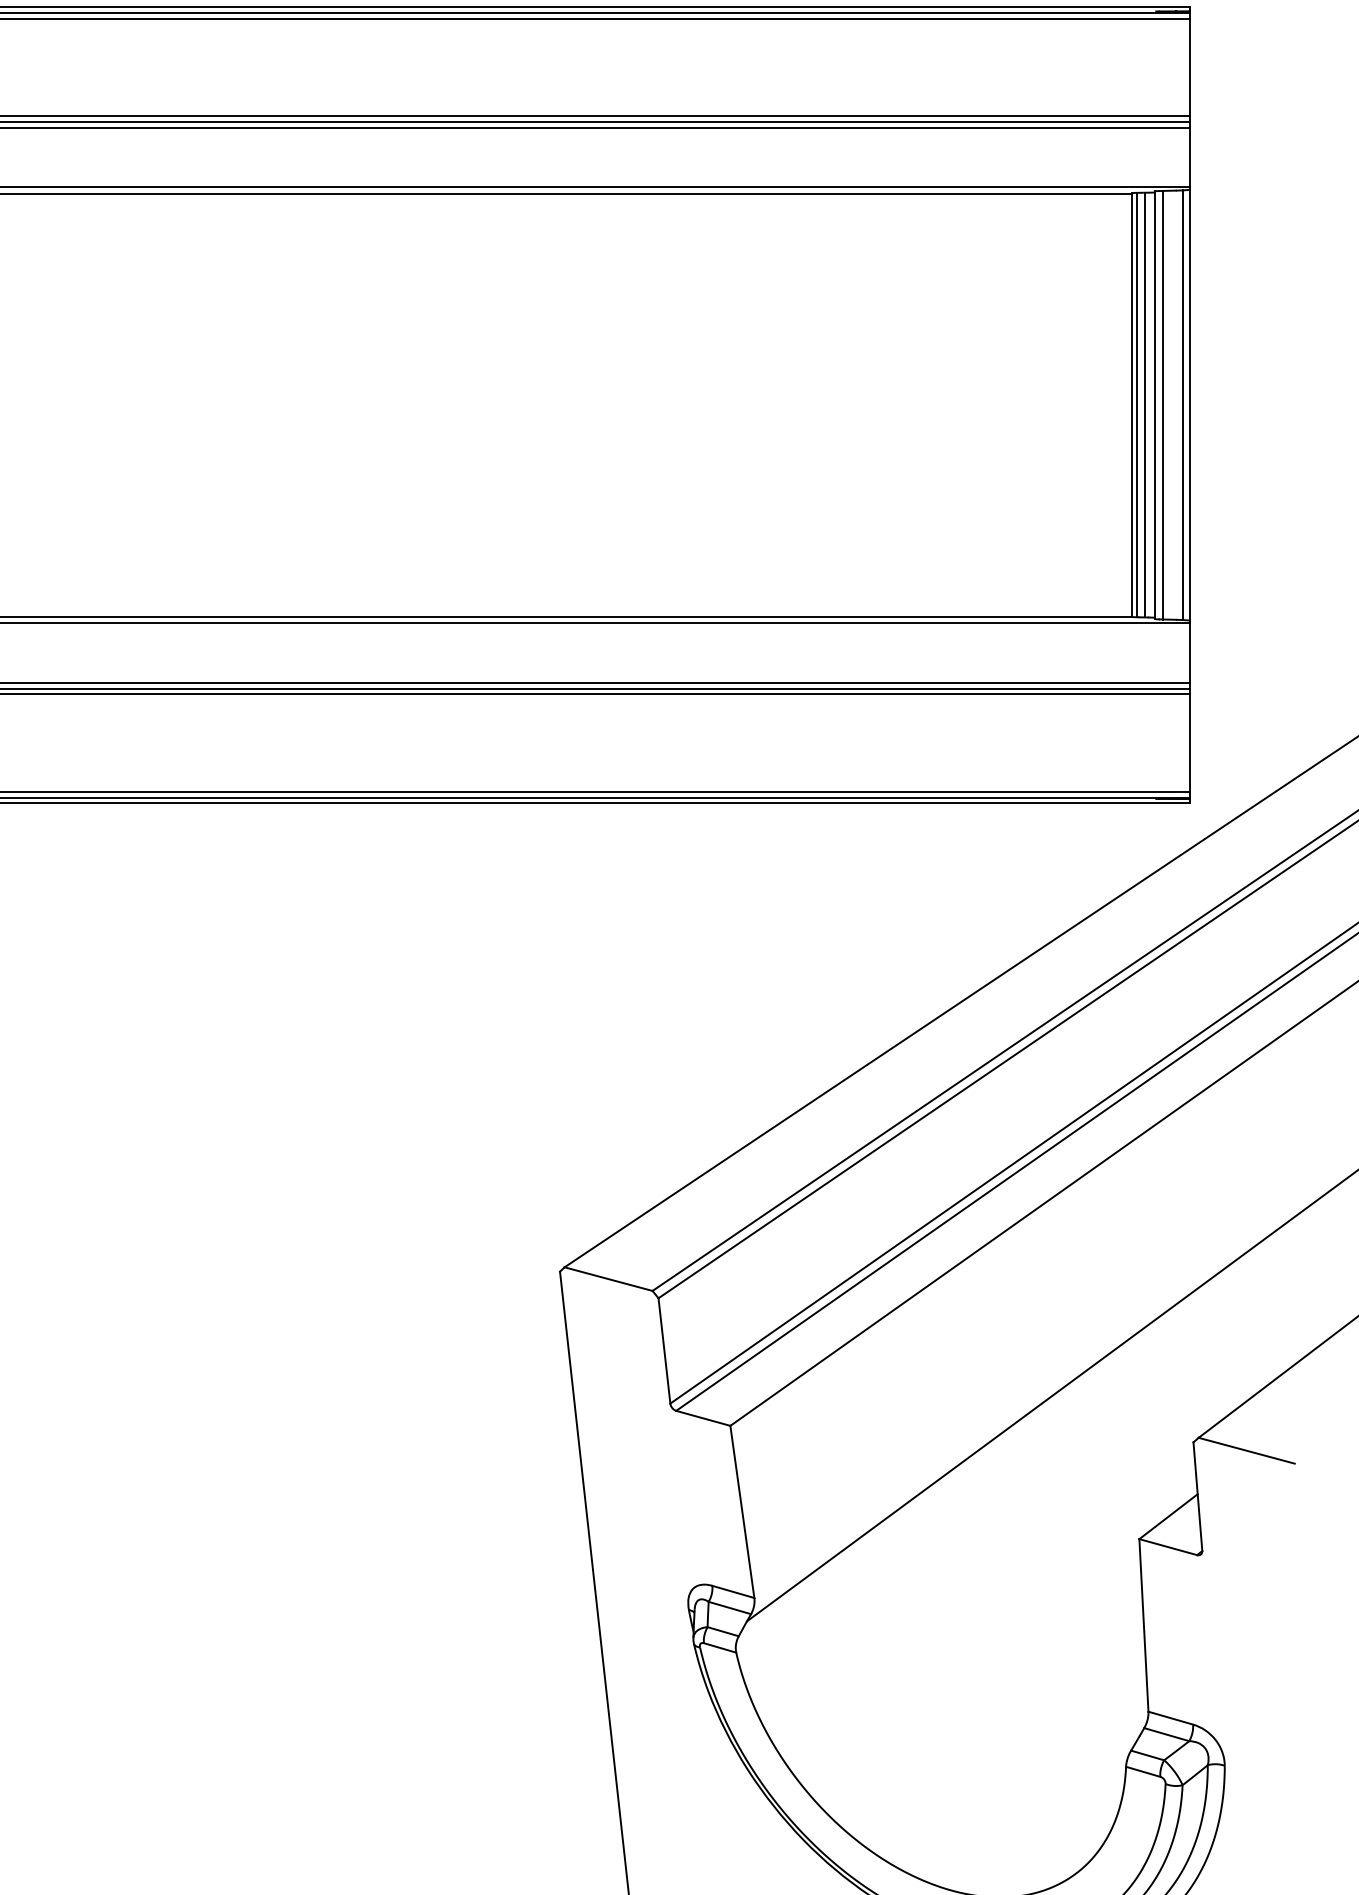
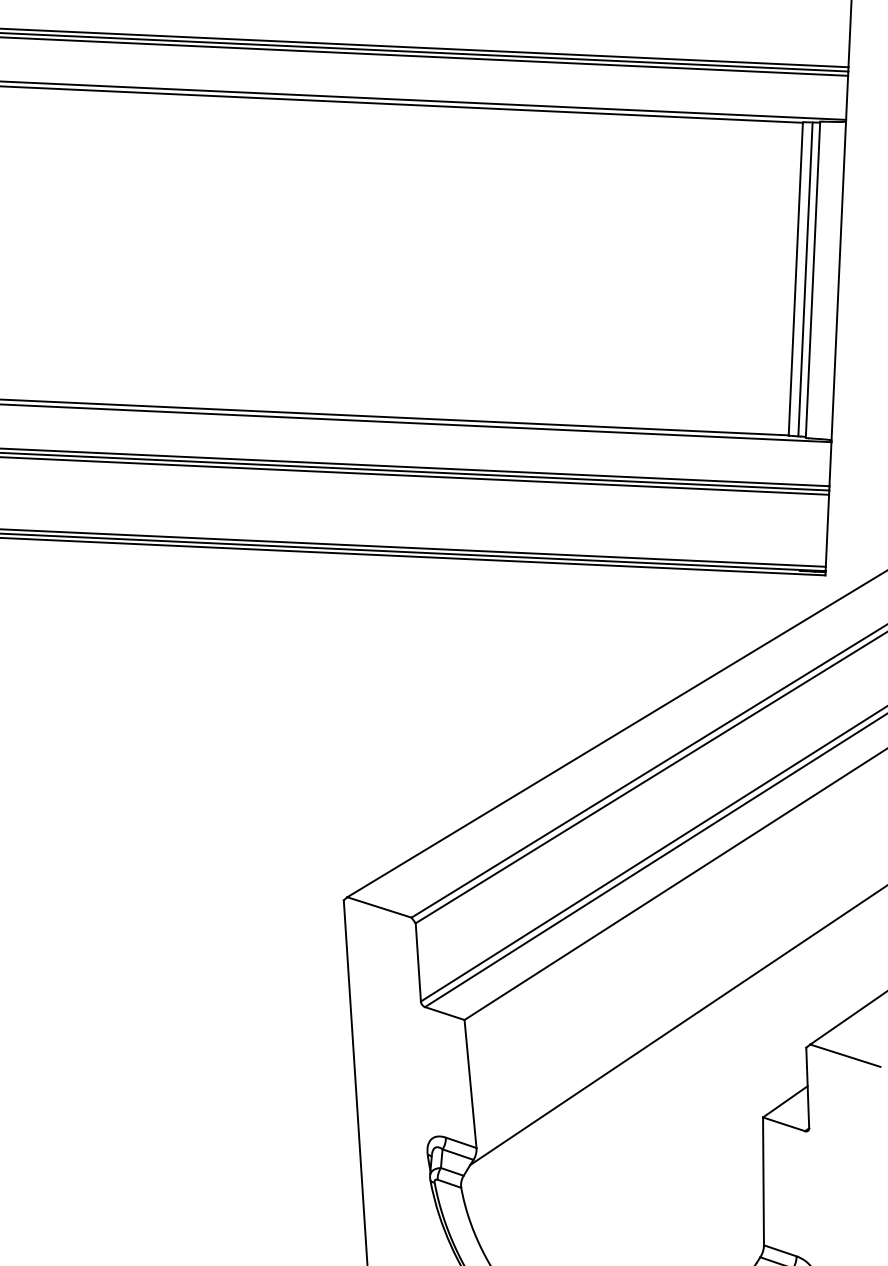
line: (1136, 404) -> (799, 278), removed
line: (1162, 404) -> (818, 279), removed
line: (1183, 405) -> (833, 281), removed

